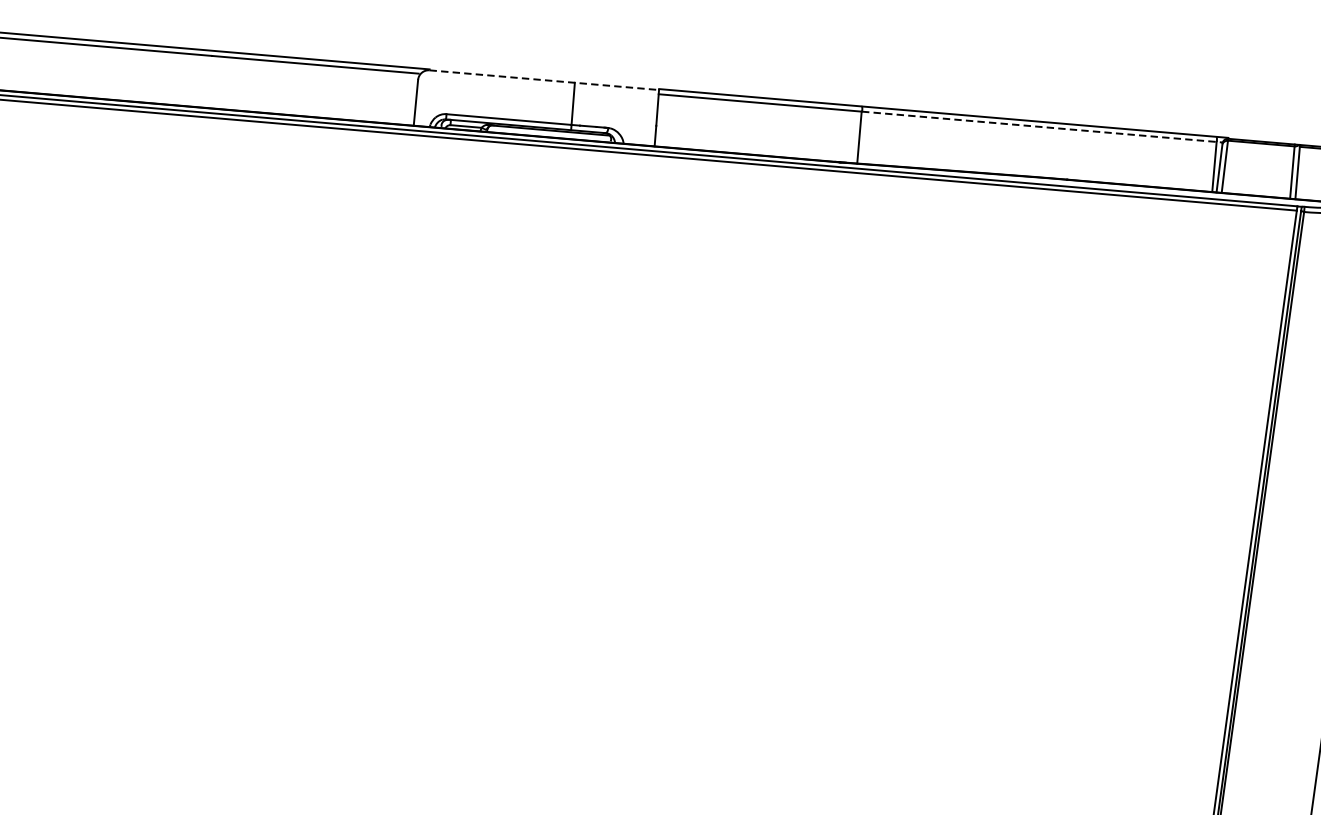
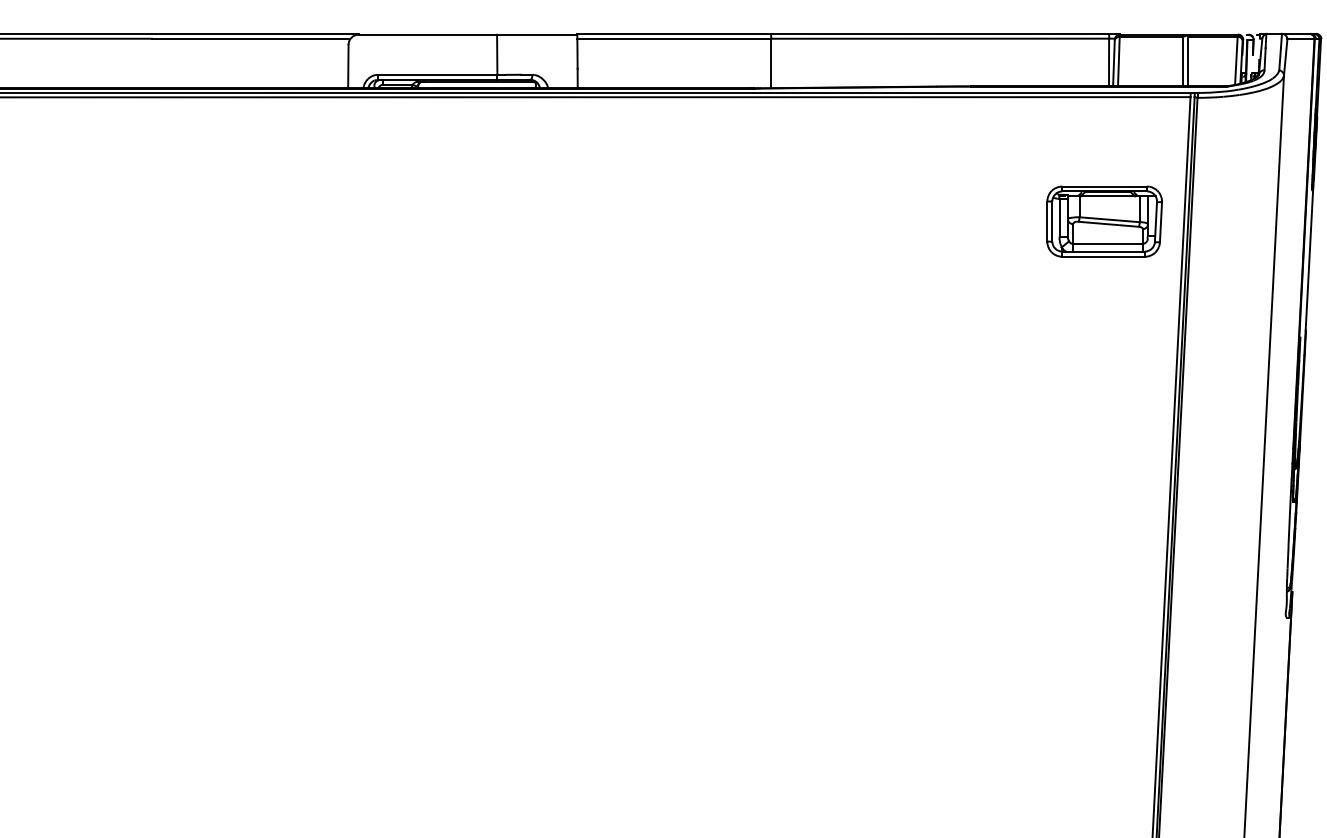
line: (544, 79) -> (468, 34), dashed -> solid
line: (1041, 126) -> (942, 38), dashed -> solid
part: (1195, 333) -> (1104, 221), added

